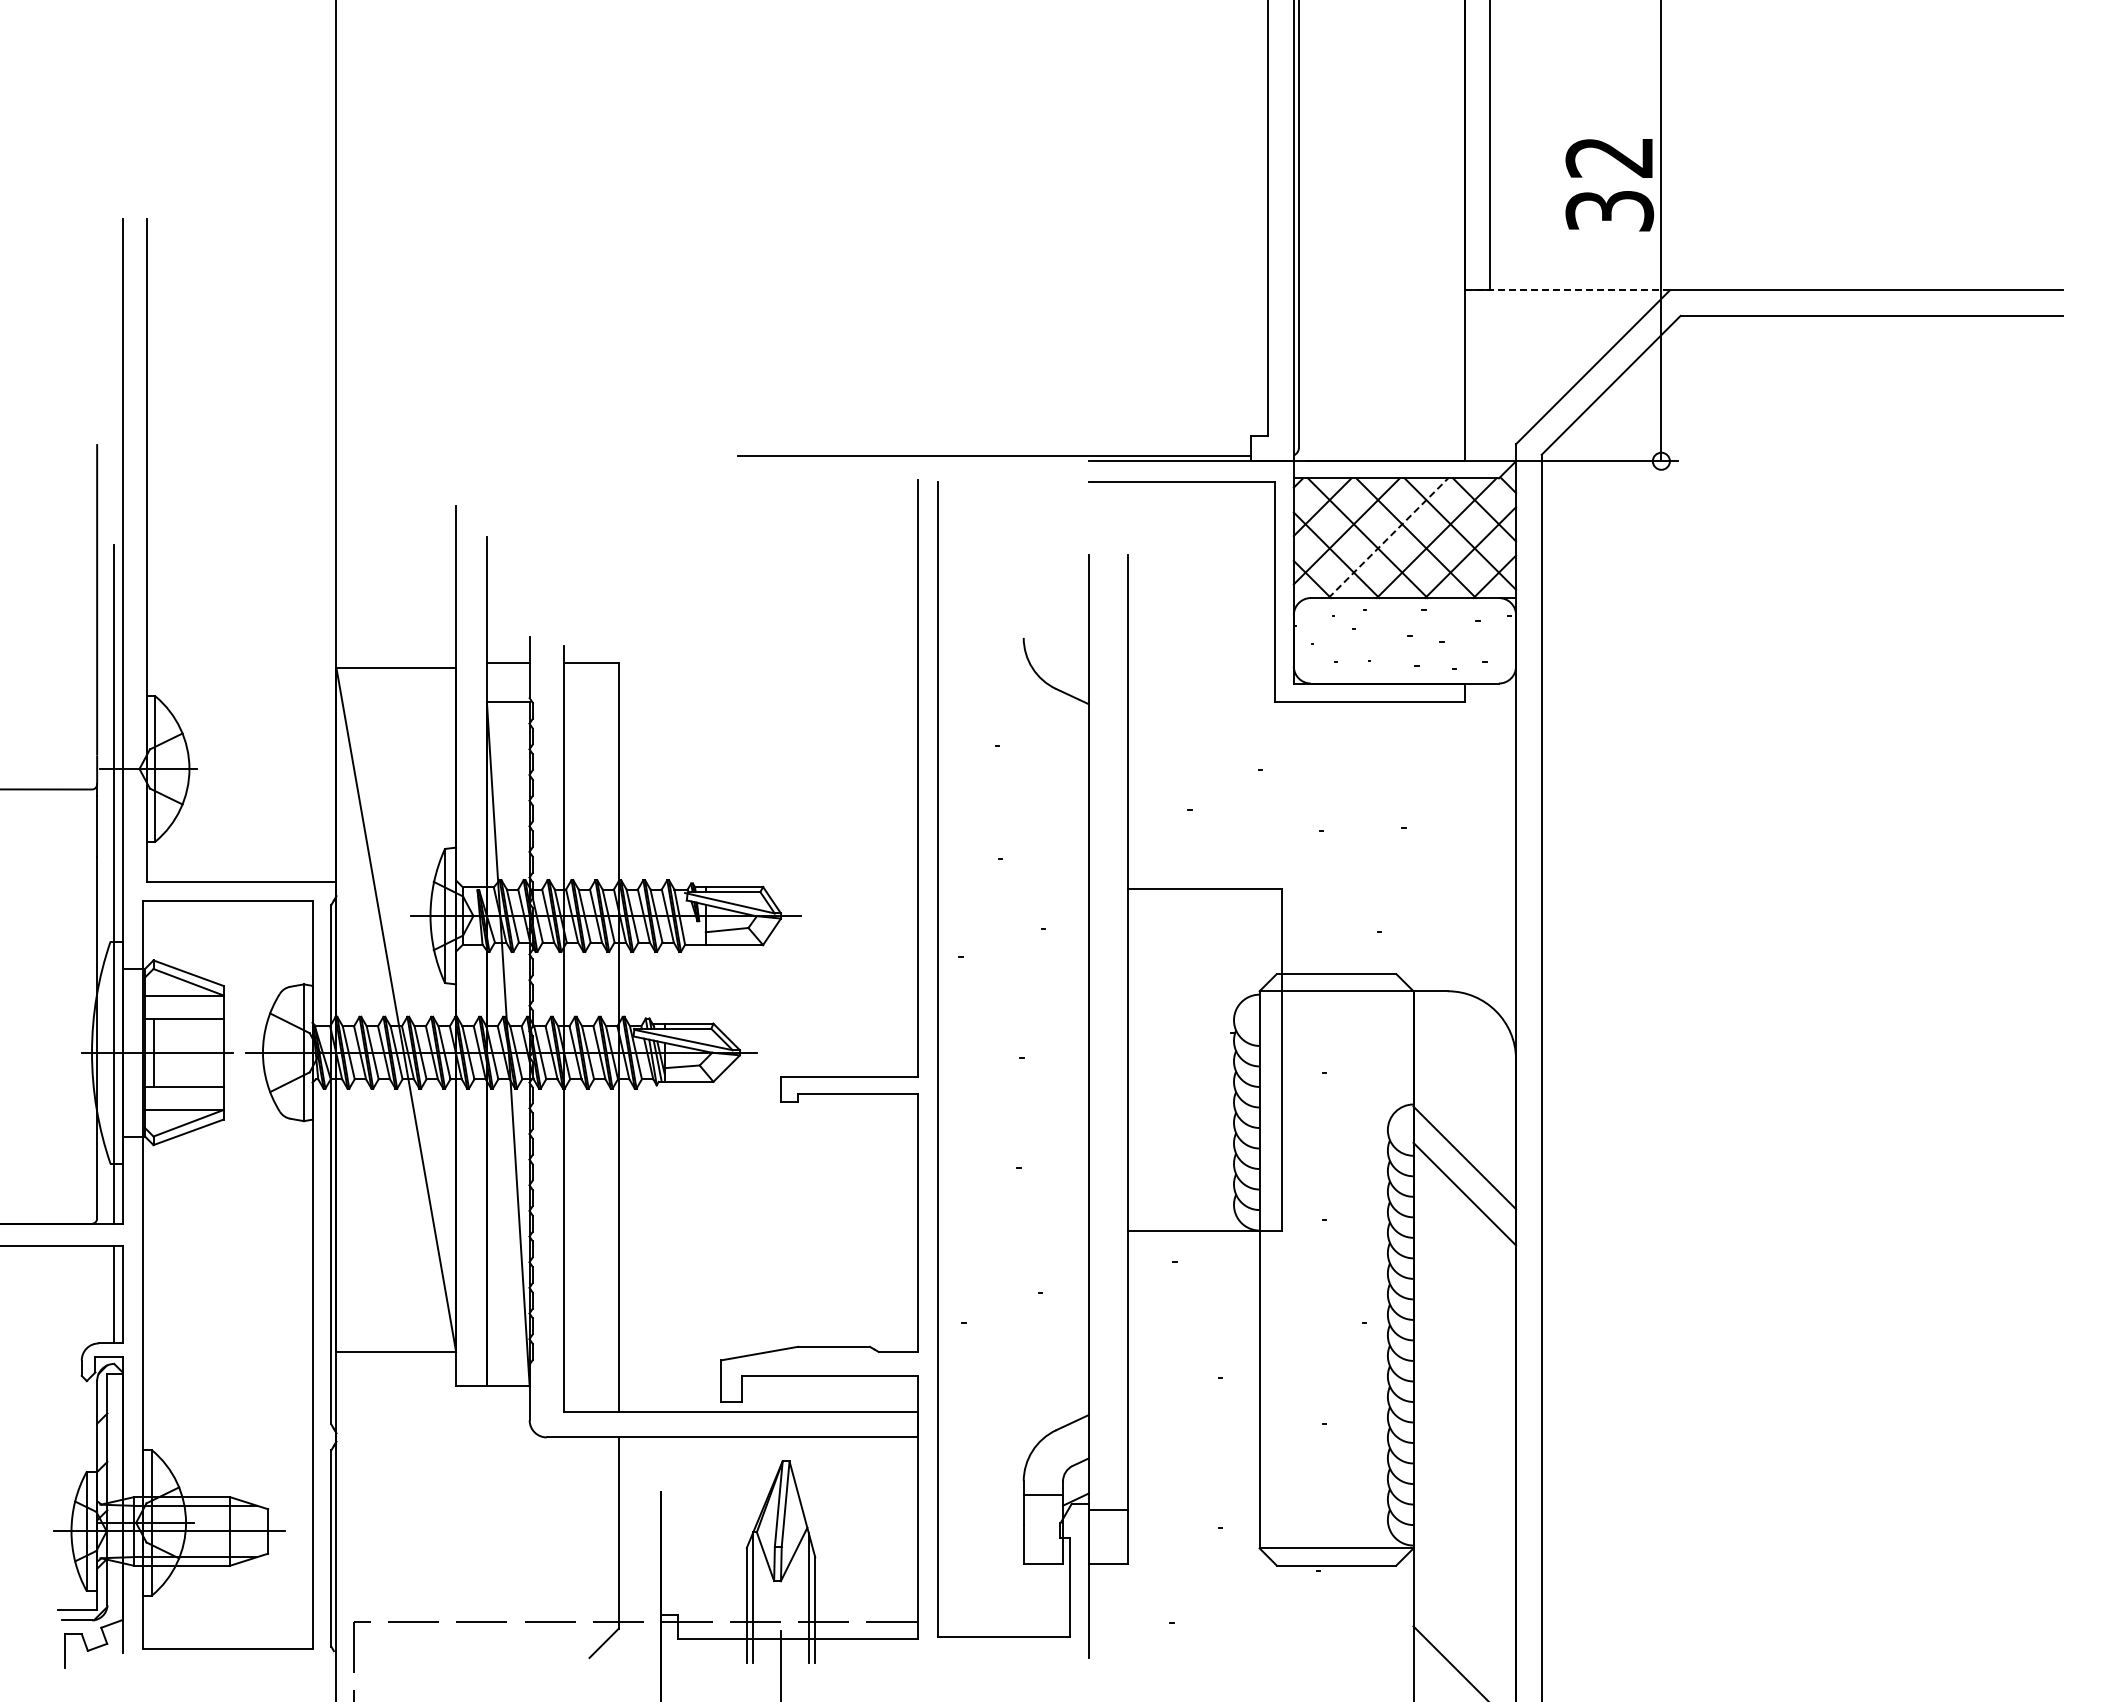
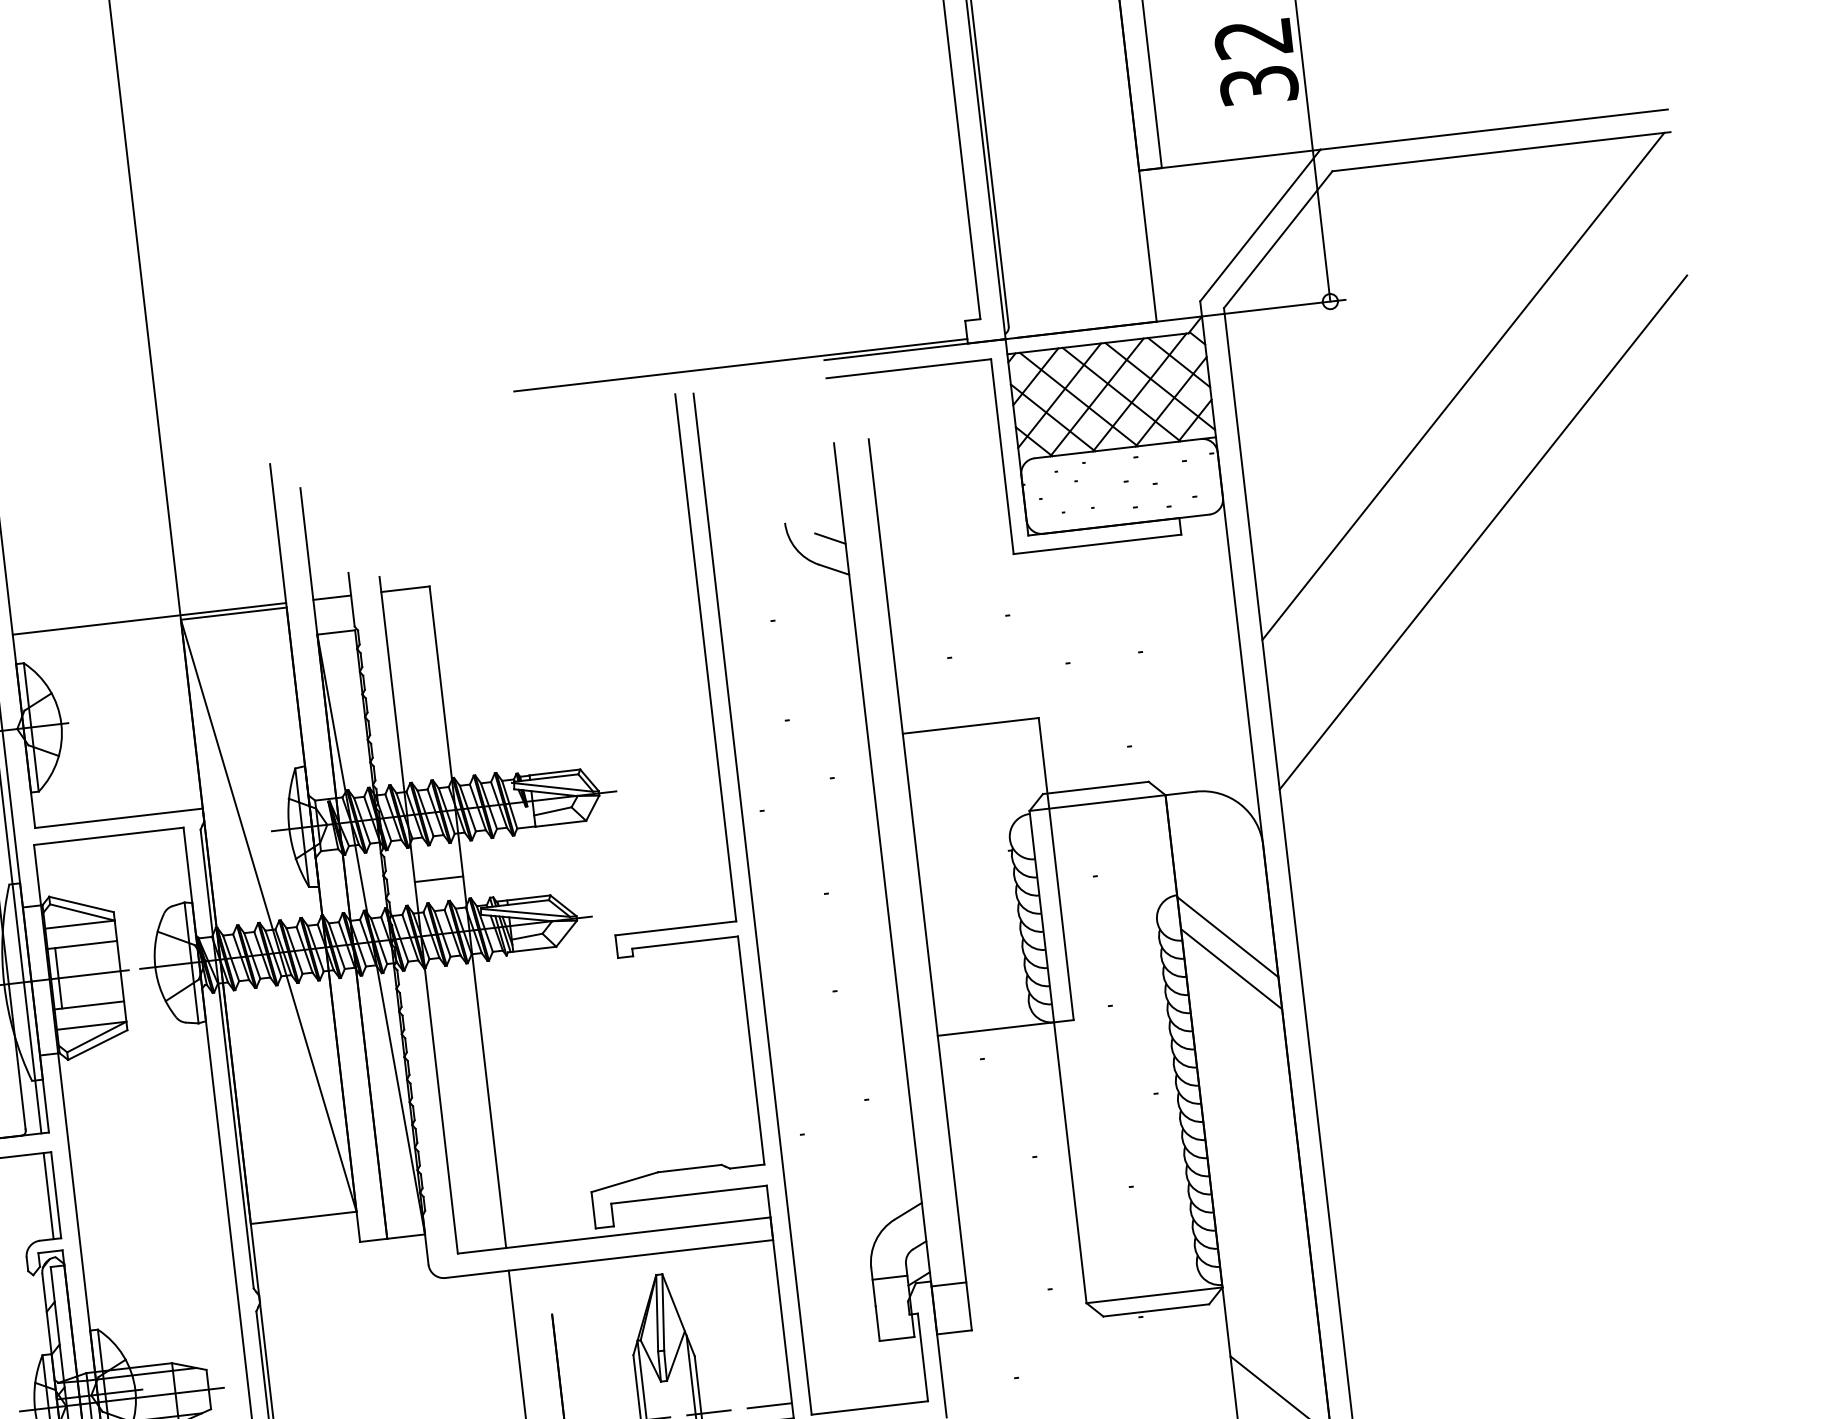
line: (1567, 290) -> (1229, 160), dashed -> solid
line: (1388, 538) -> (1097, 397), dashed -> solid
line: (1798, 572) -> (1462, 385), added
line: (1072, 661) -> (830, 538), added
line: (301, 663) -> (149, 619), added
line: (1802, 738) -> (1483, 532), added
line: (590, 991) -> (438, 879), added

